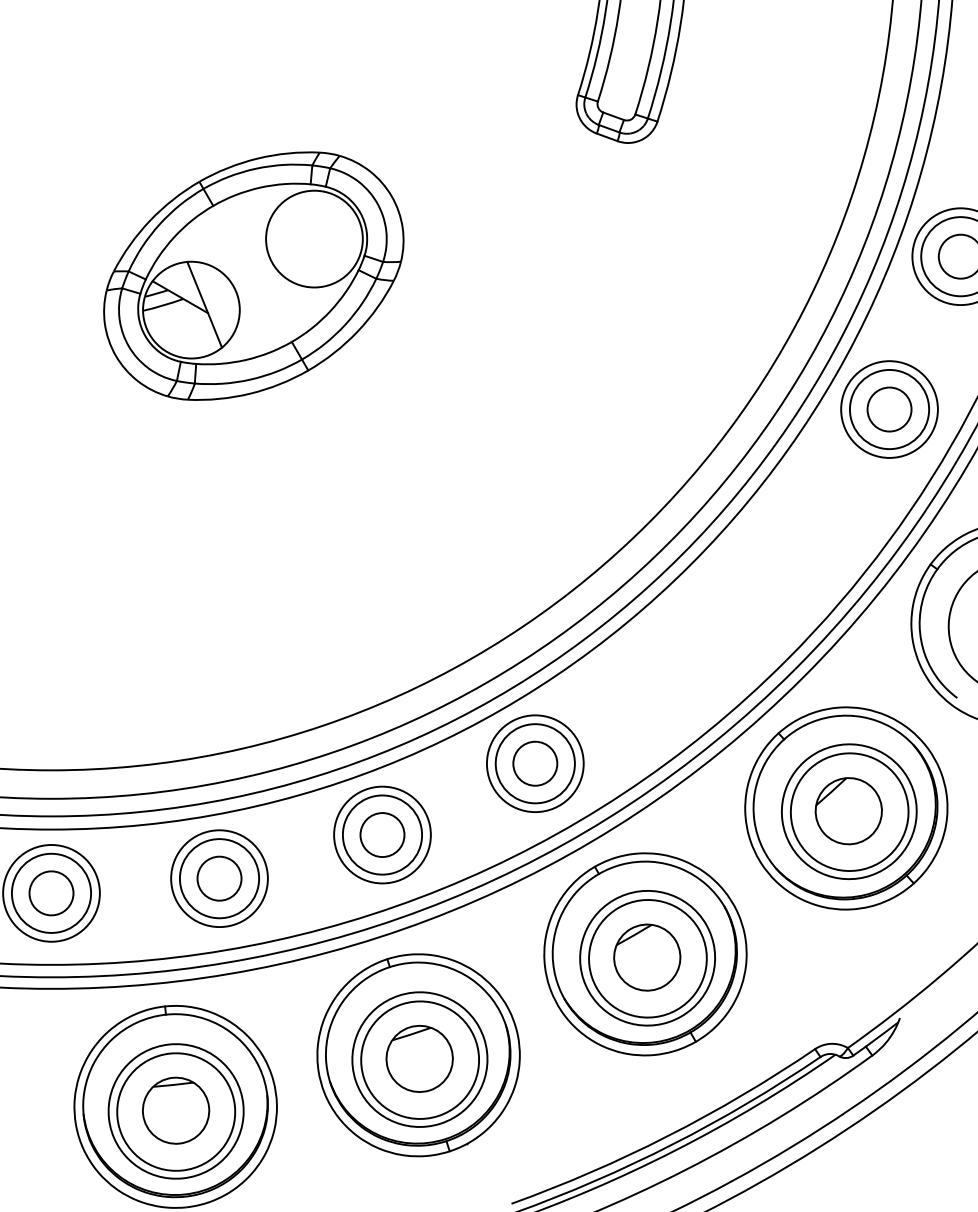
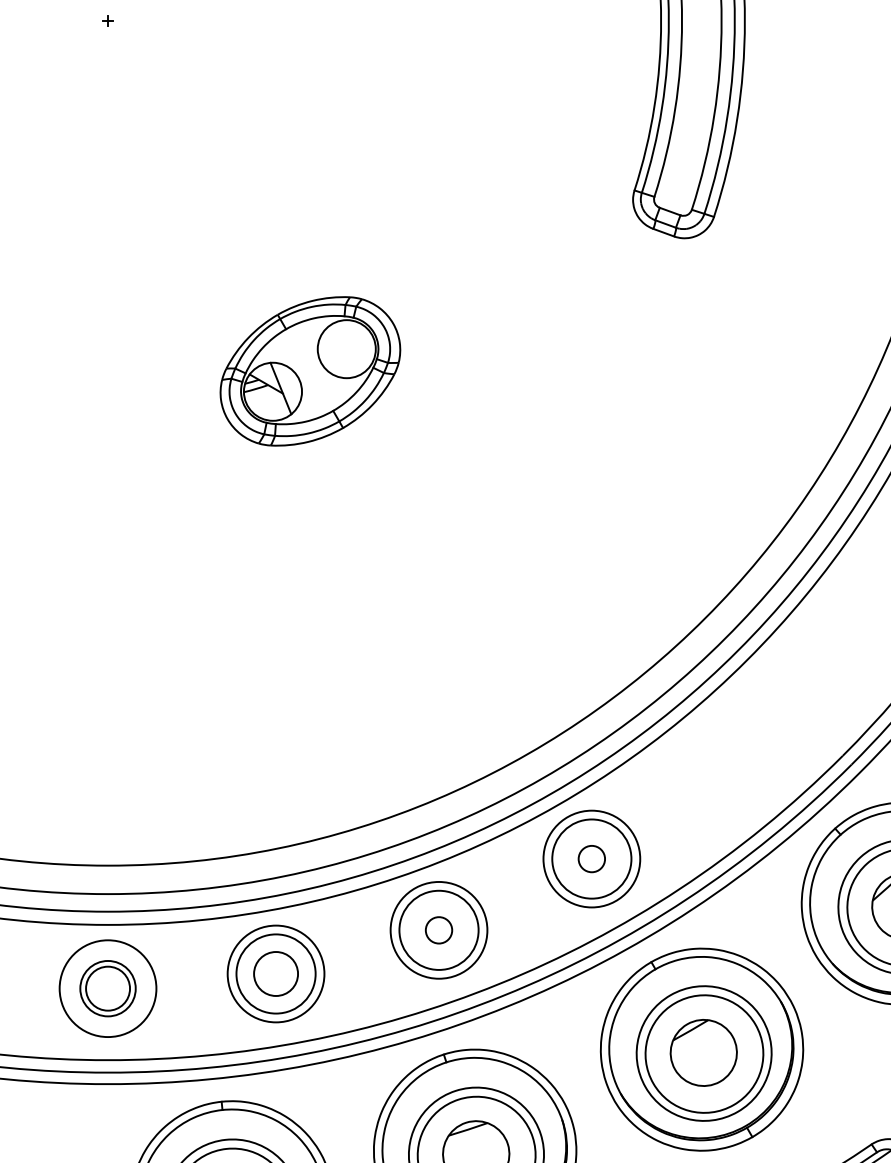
part: (253, 275) -> (310, 370), size x0.6
circle: (535, 763) -> (592, 858), size x0.6
circle: (382, 835) -> (439, 930), size x0.6
circle: (51, 892) -> (108, 987), size x0.7

